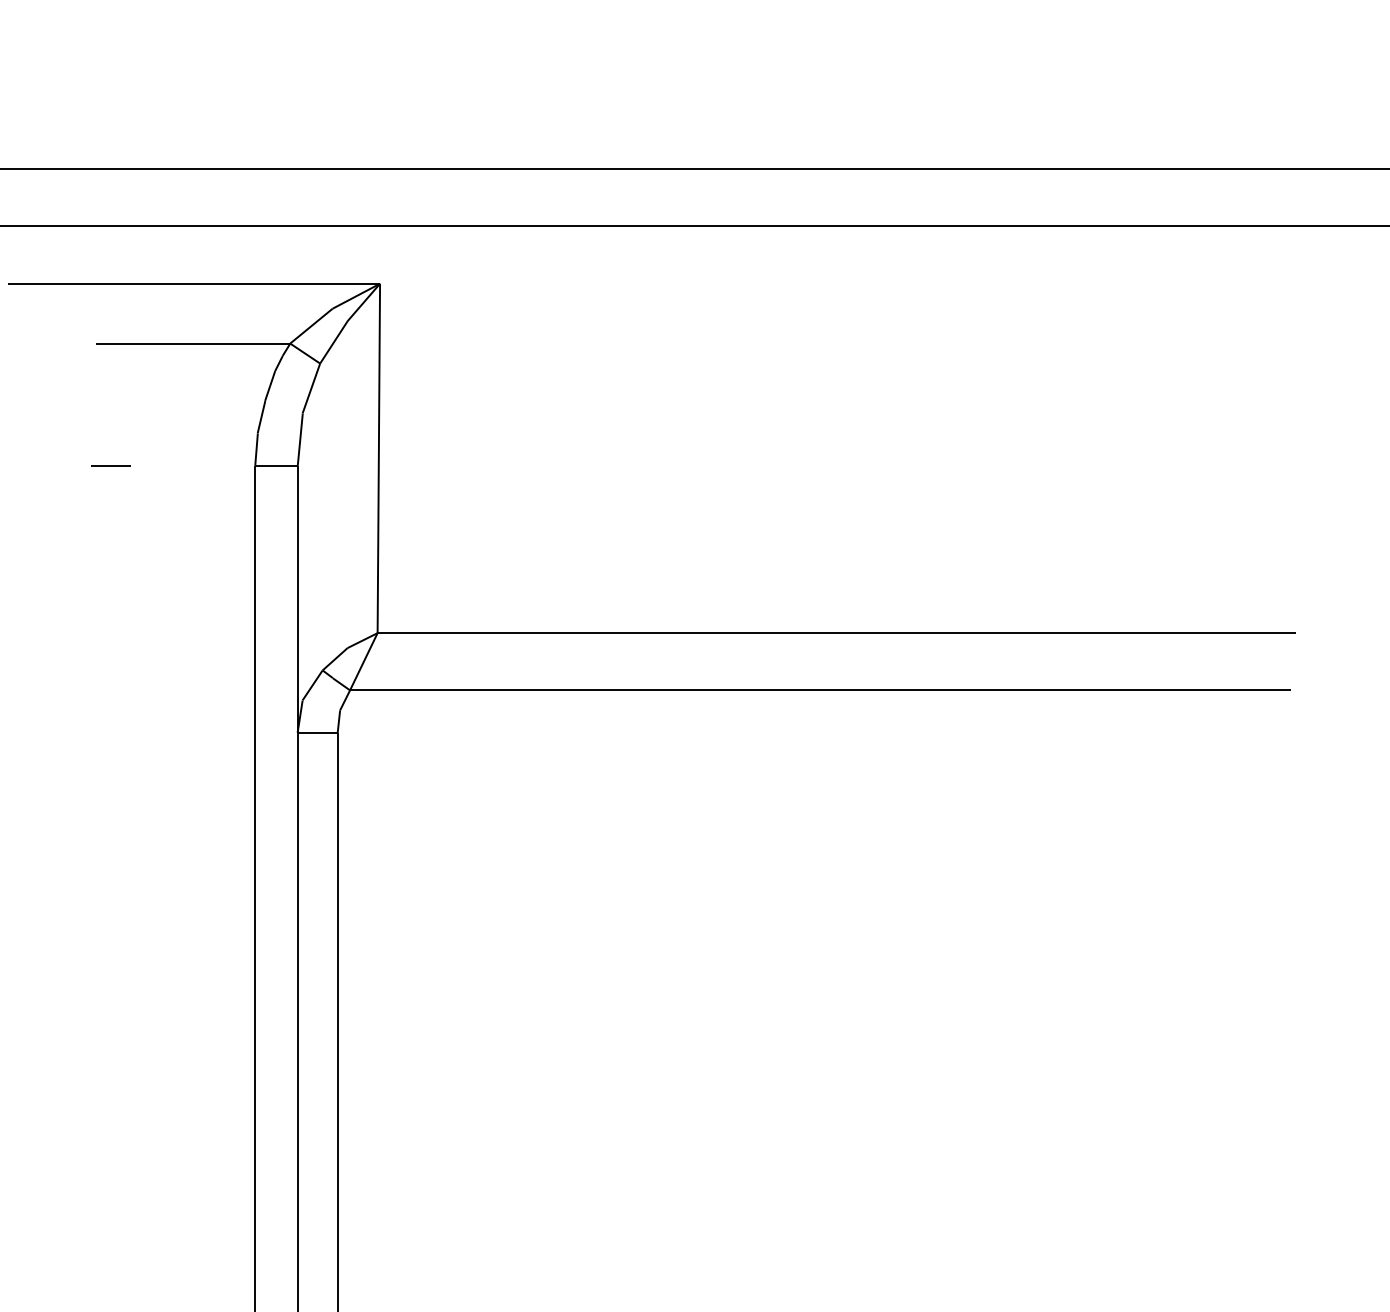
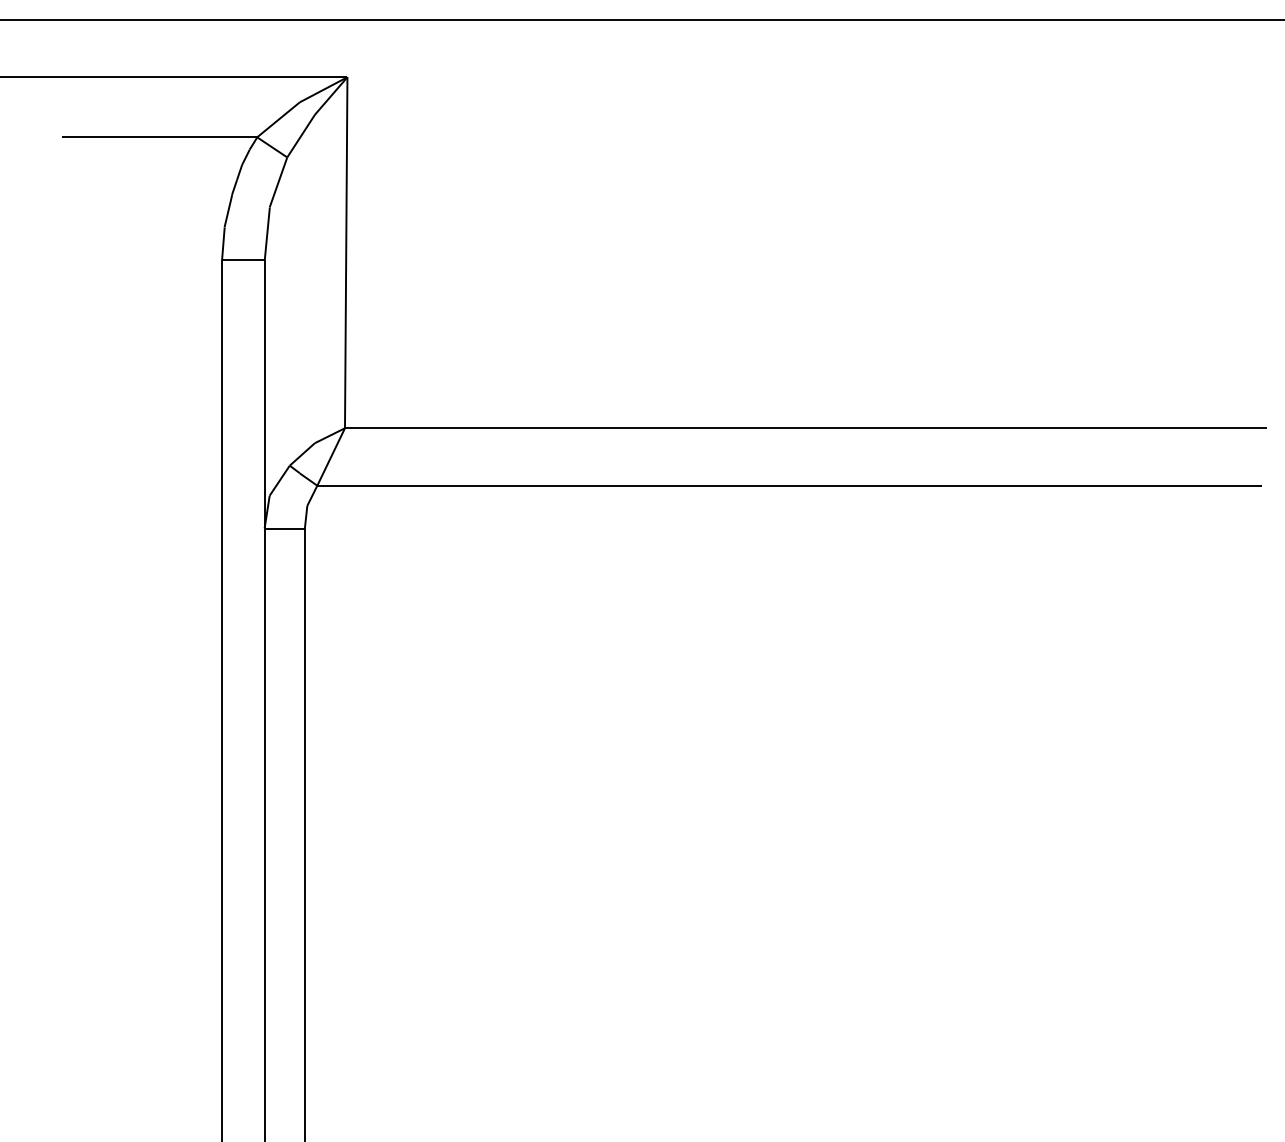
line: (110, 465) -> (76, 259), removed

